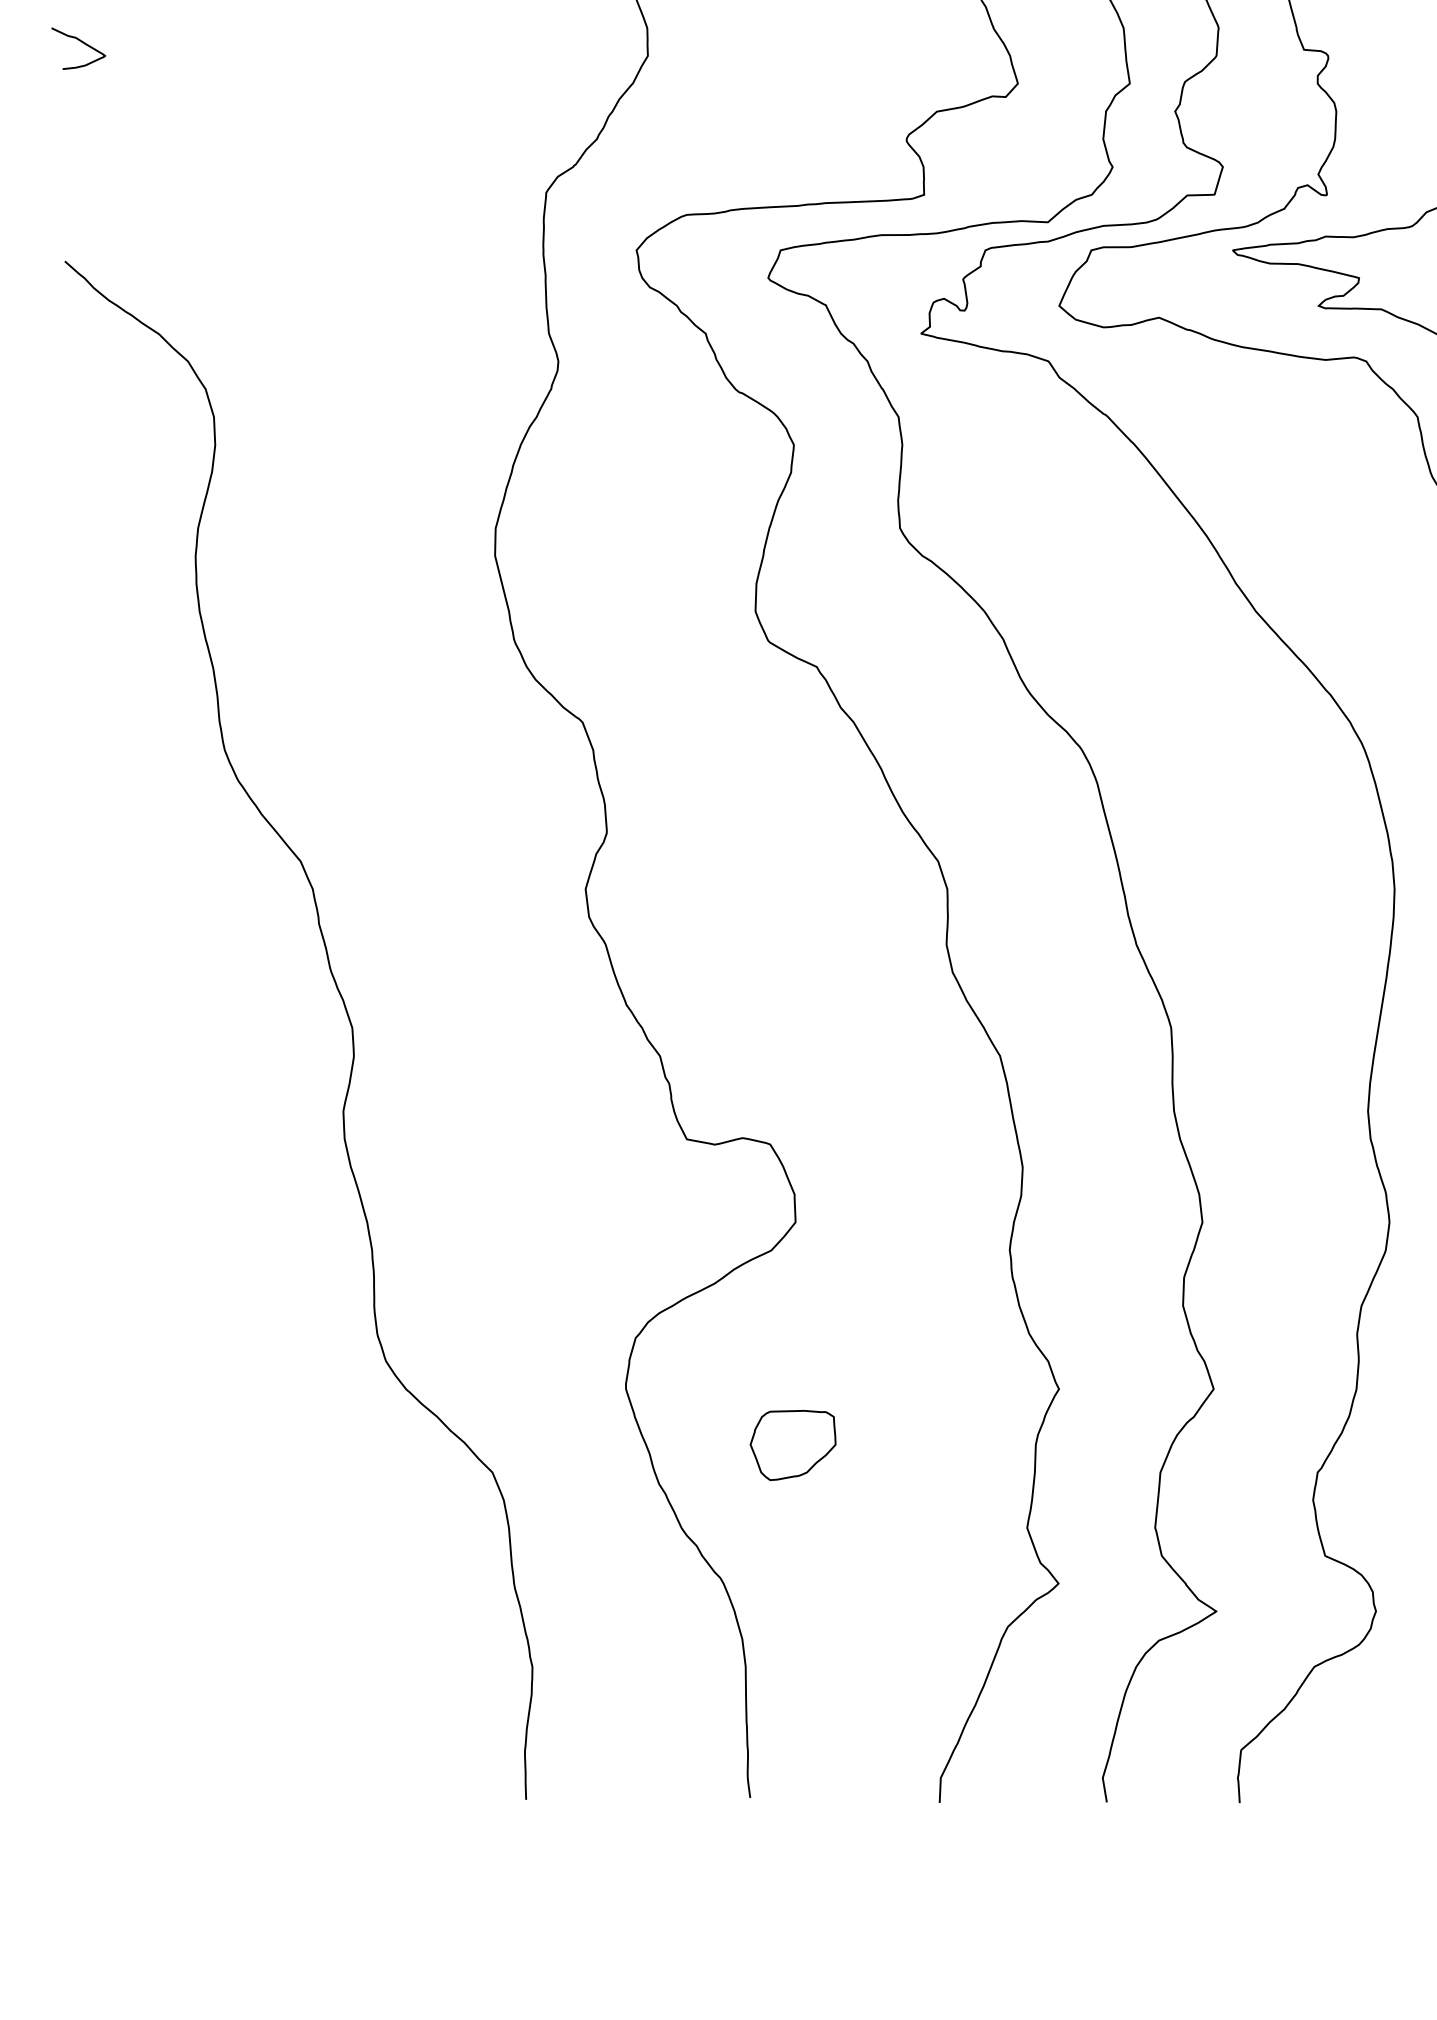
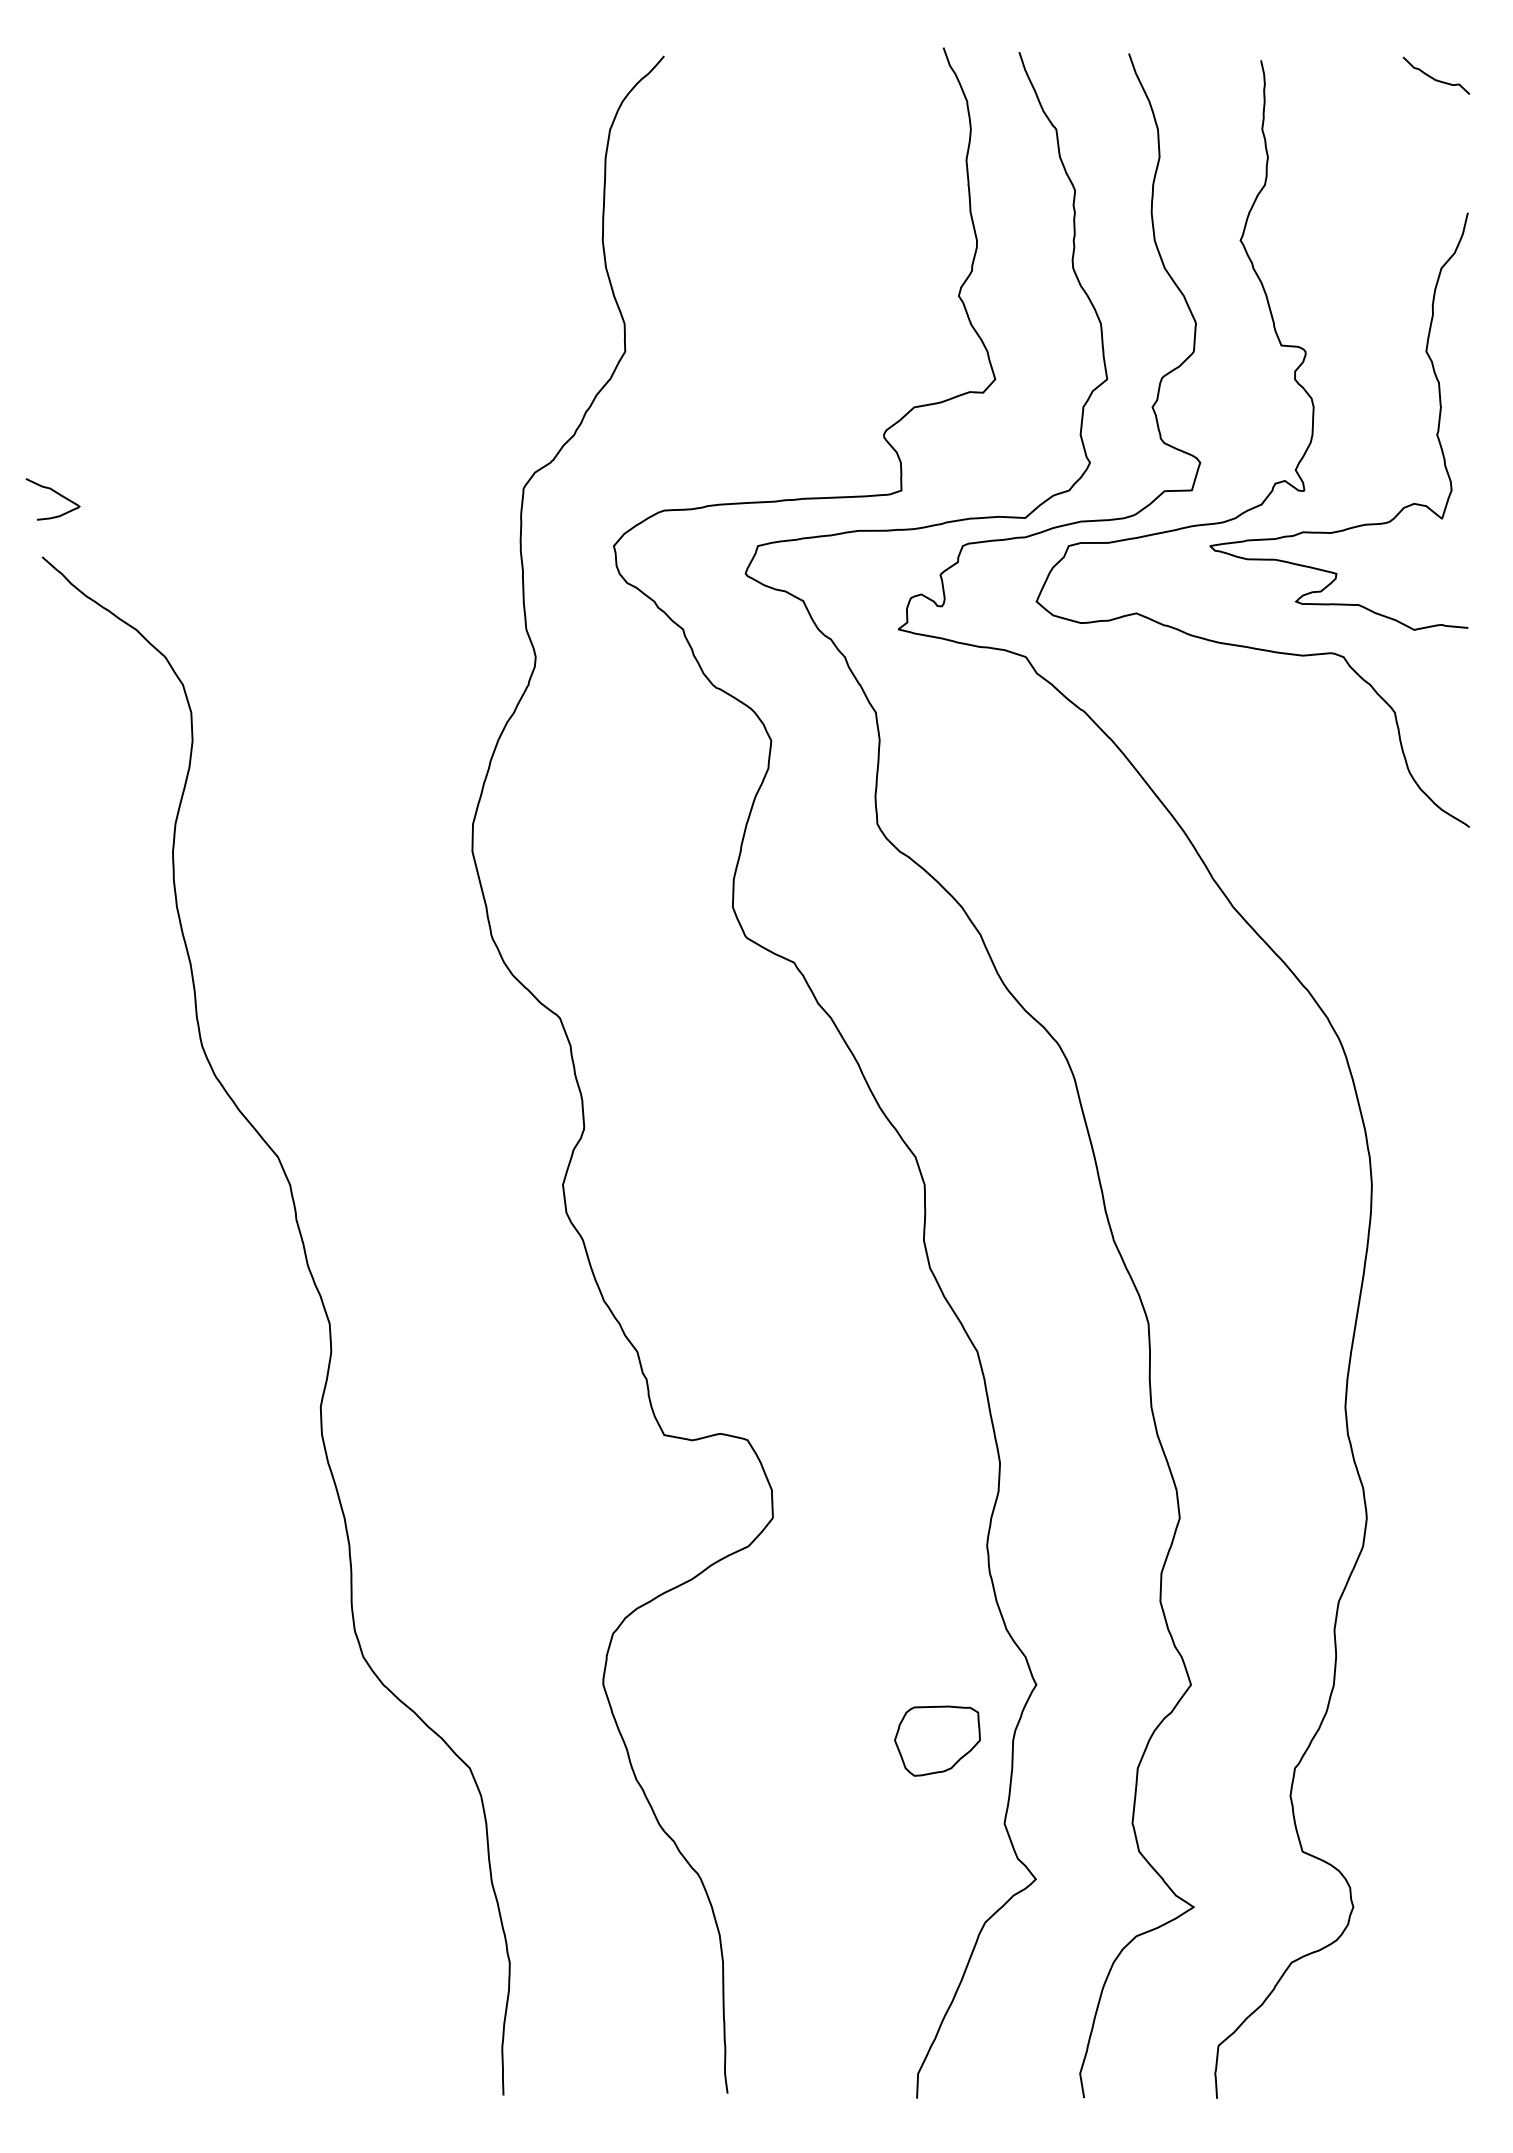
curve: (83, 43) -> (57, 494), moved
part: (793, 1444) -> (937, 1740), moved

